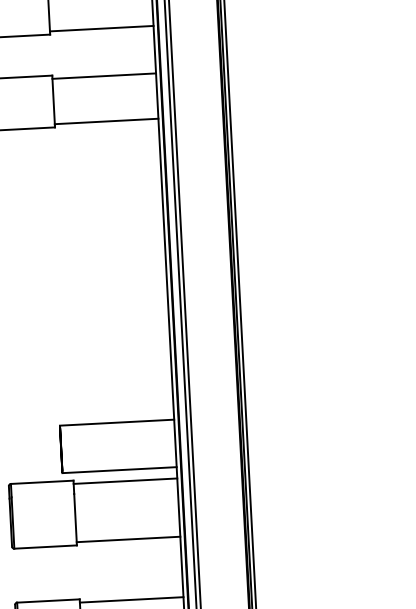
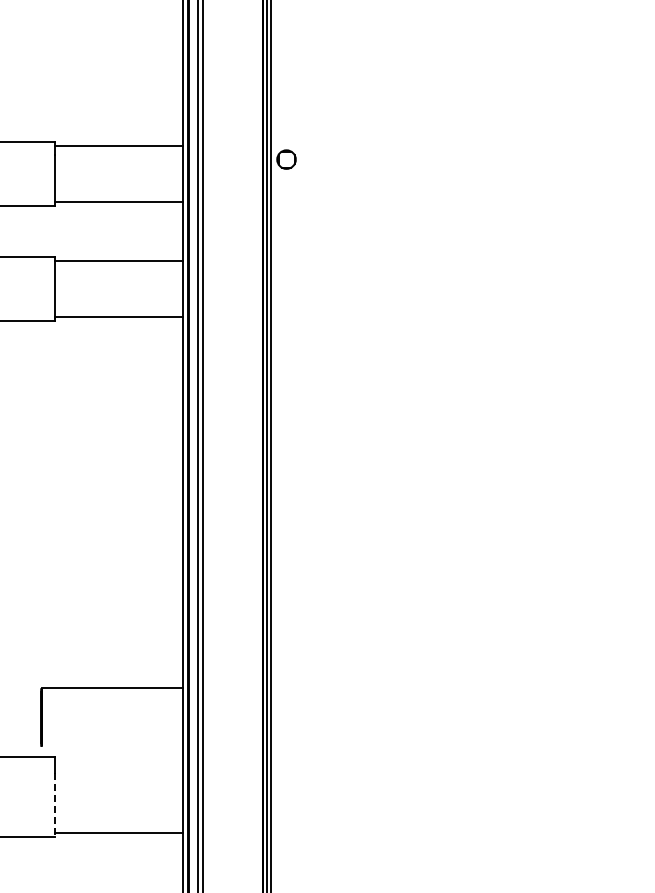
line: (119, 469) -> (111, 746), removed
line: (125, 480) -> (118, 760), removed
line: (75, 520) -> (54, 805), solid -> dashed

